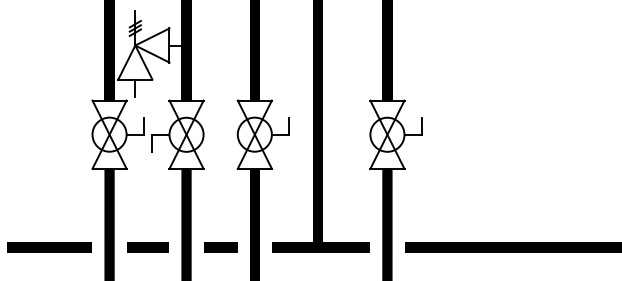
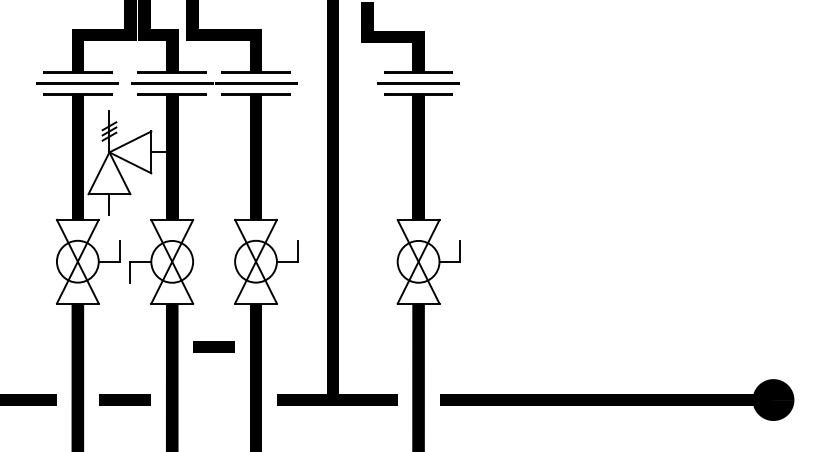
line: (220, 247) -> (213, 346), moved

